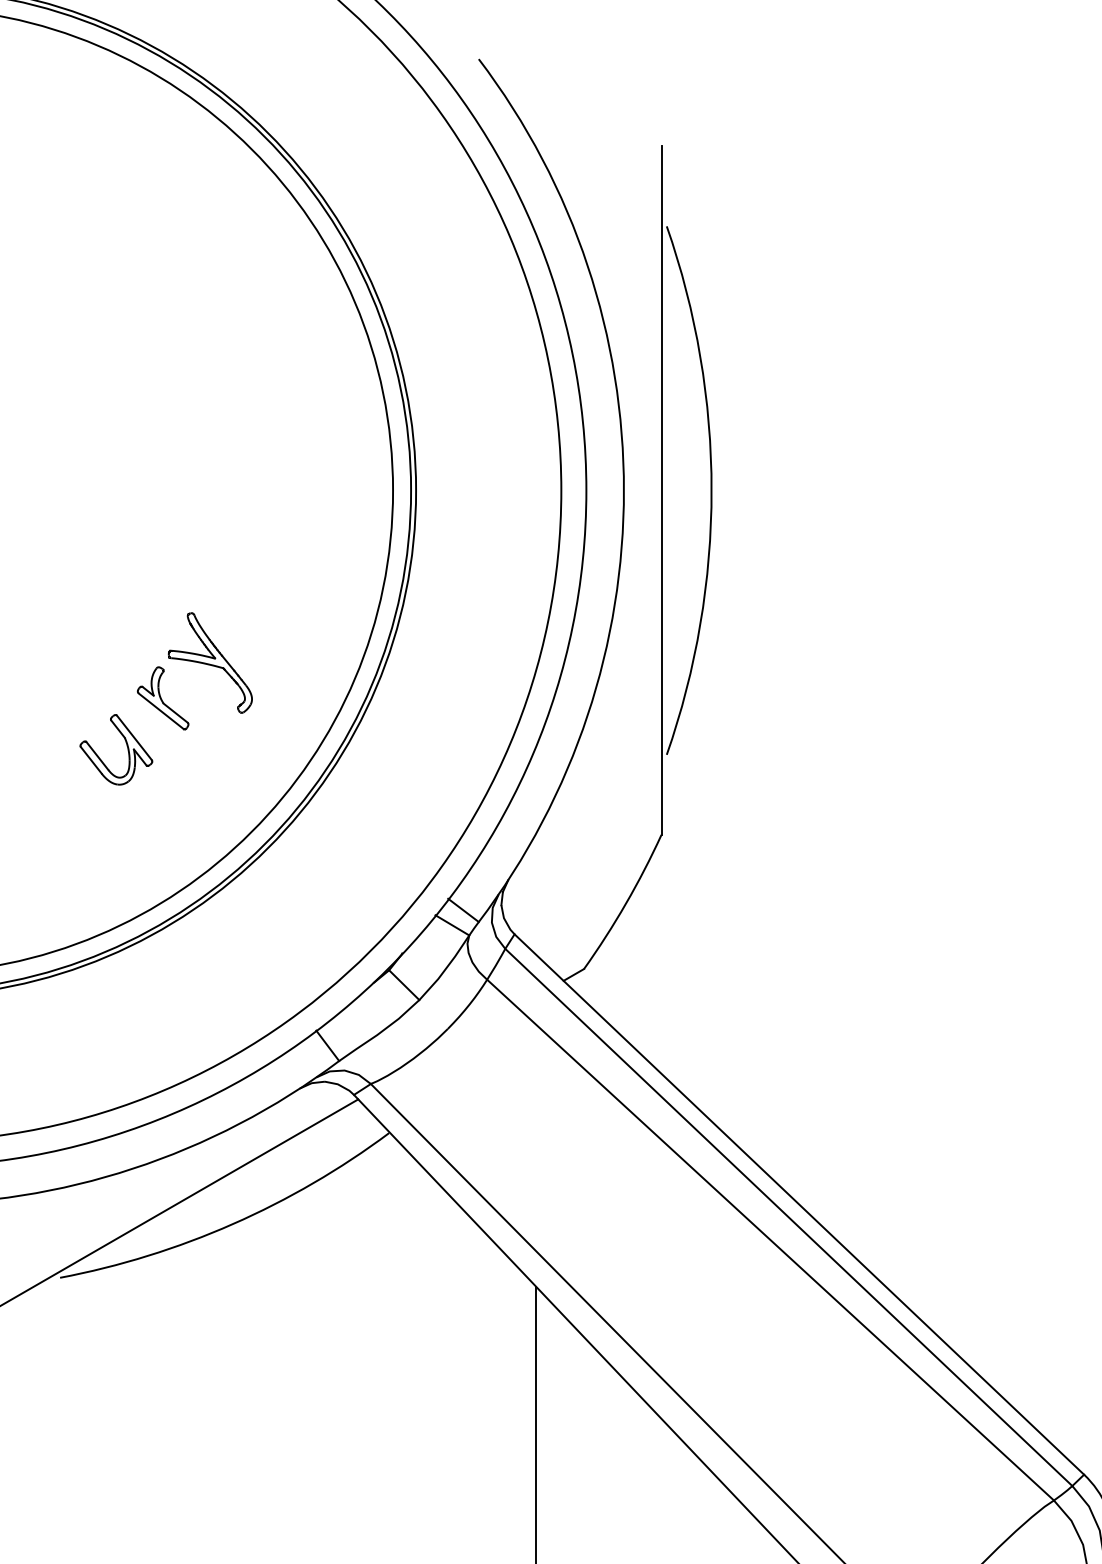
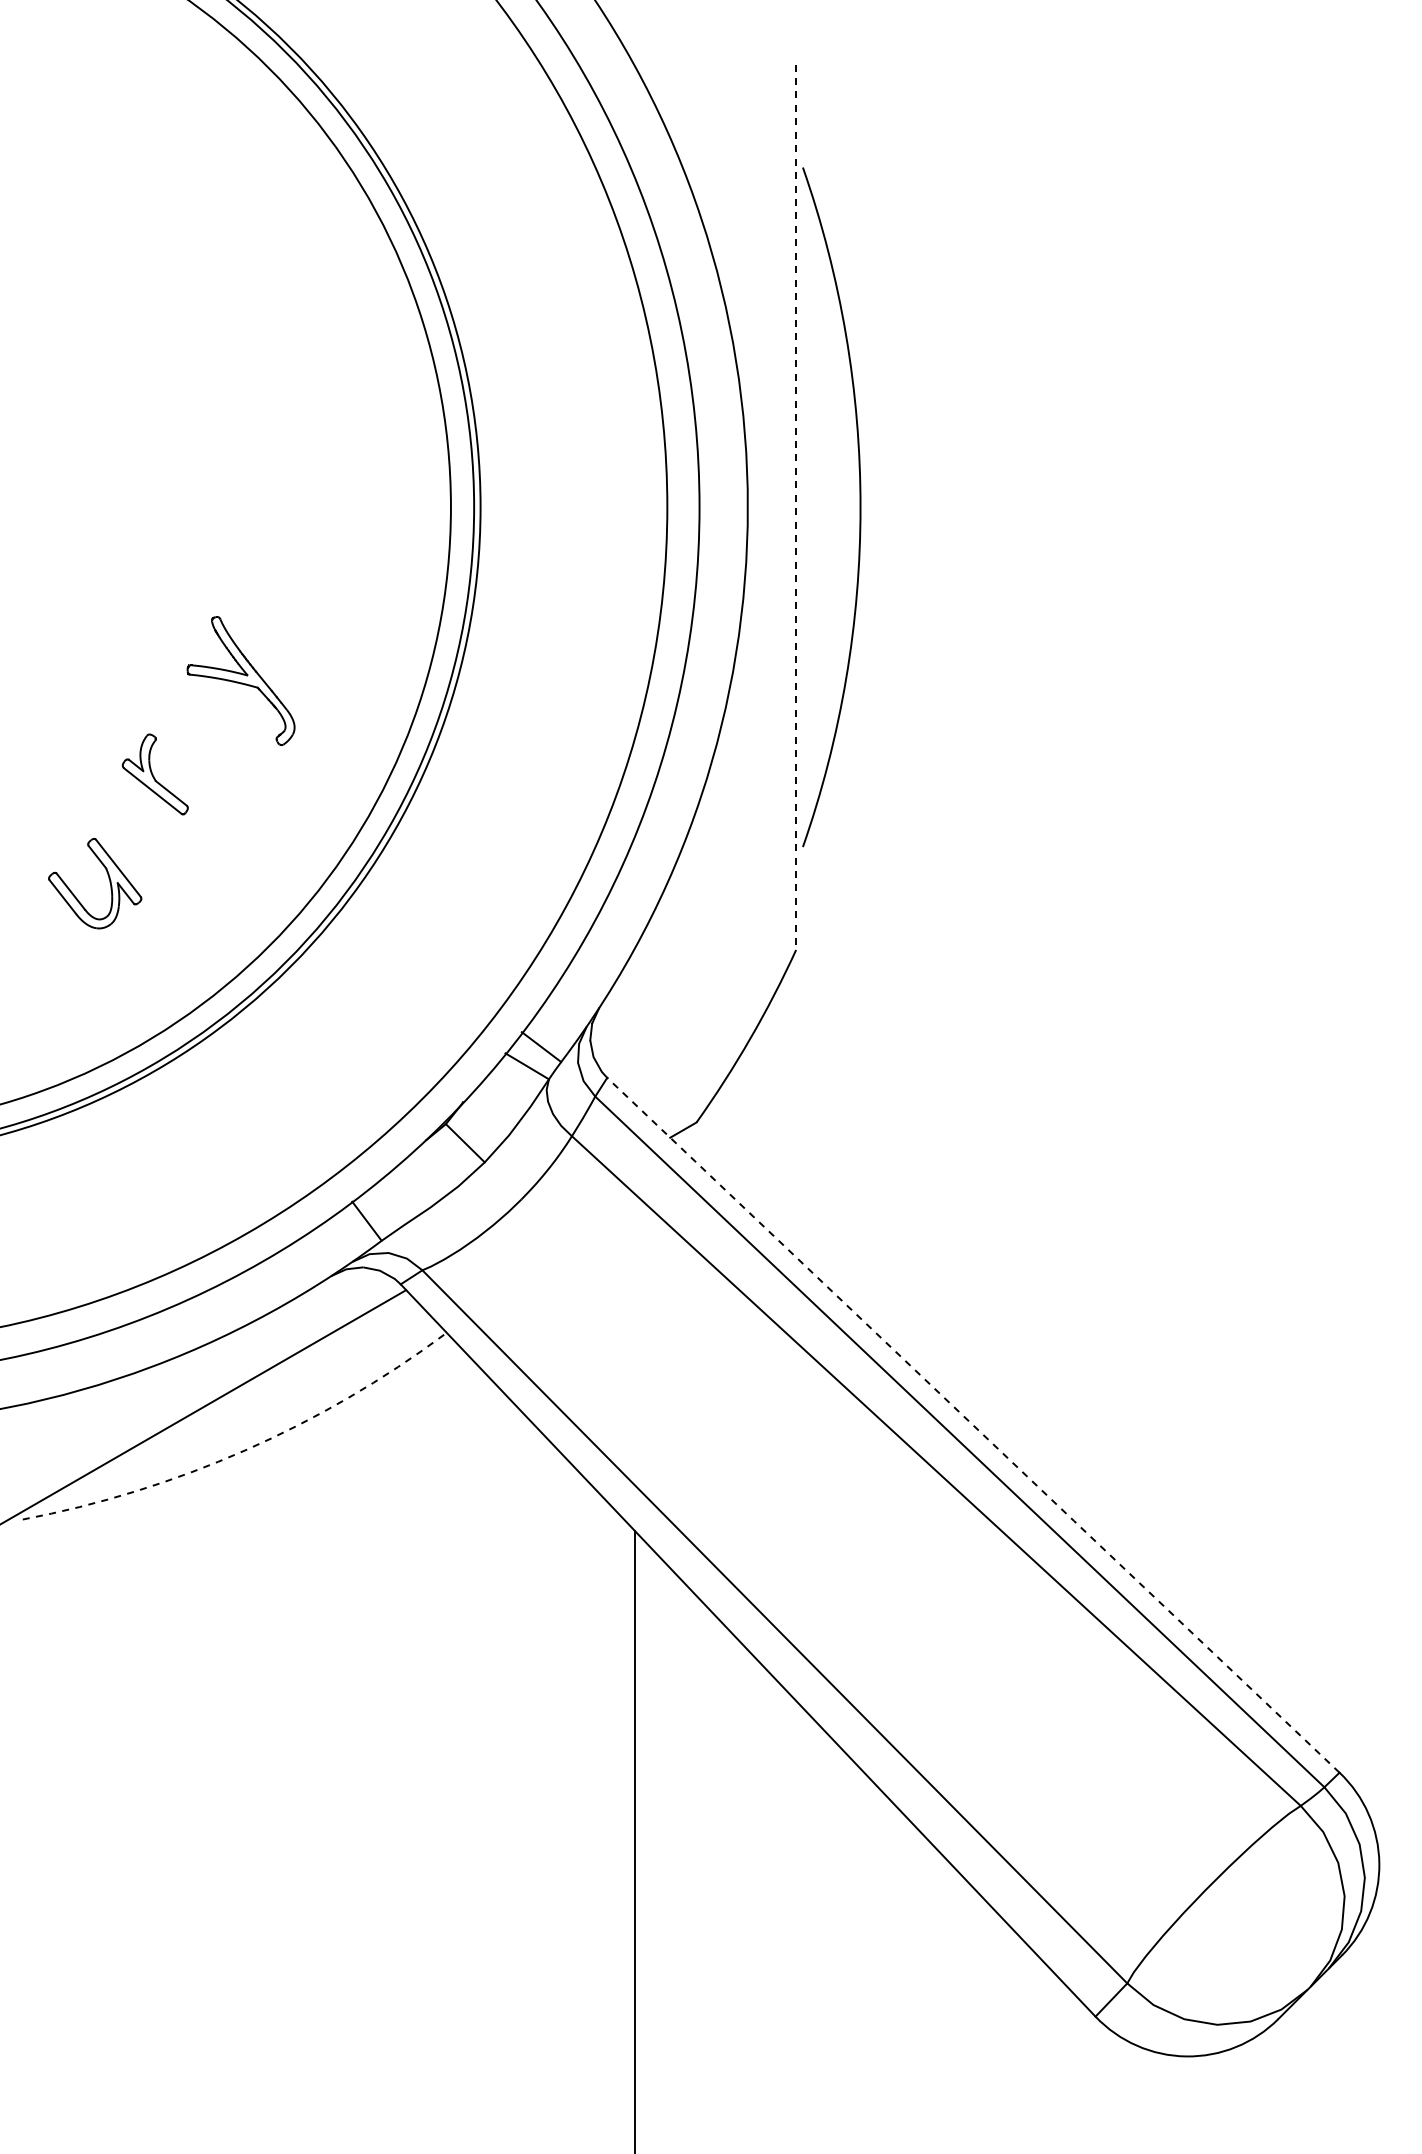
line: (661, 490) -> (796, 507), solid -> dashed
part: (209, 662) -> (240, 680), moved
part: (126, 745) -> (108, 878), moved
line: (799, 1204) -> (973, 1425), solid -> dashed
arc: (232, 1224) -> (244, 1450), solid -> dashed

